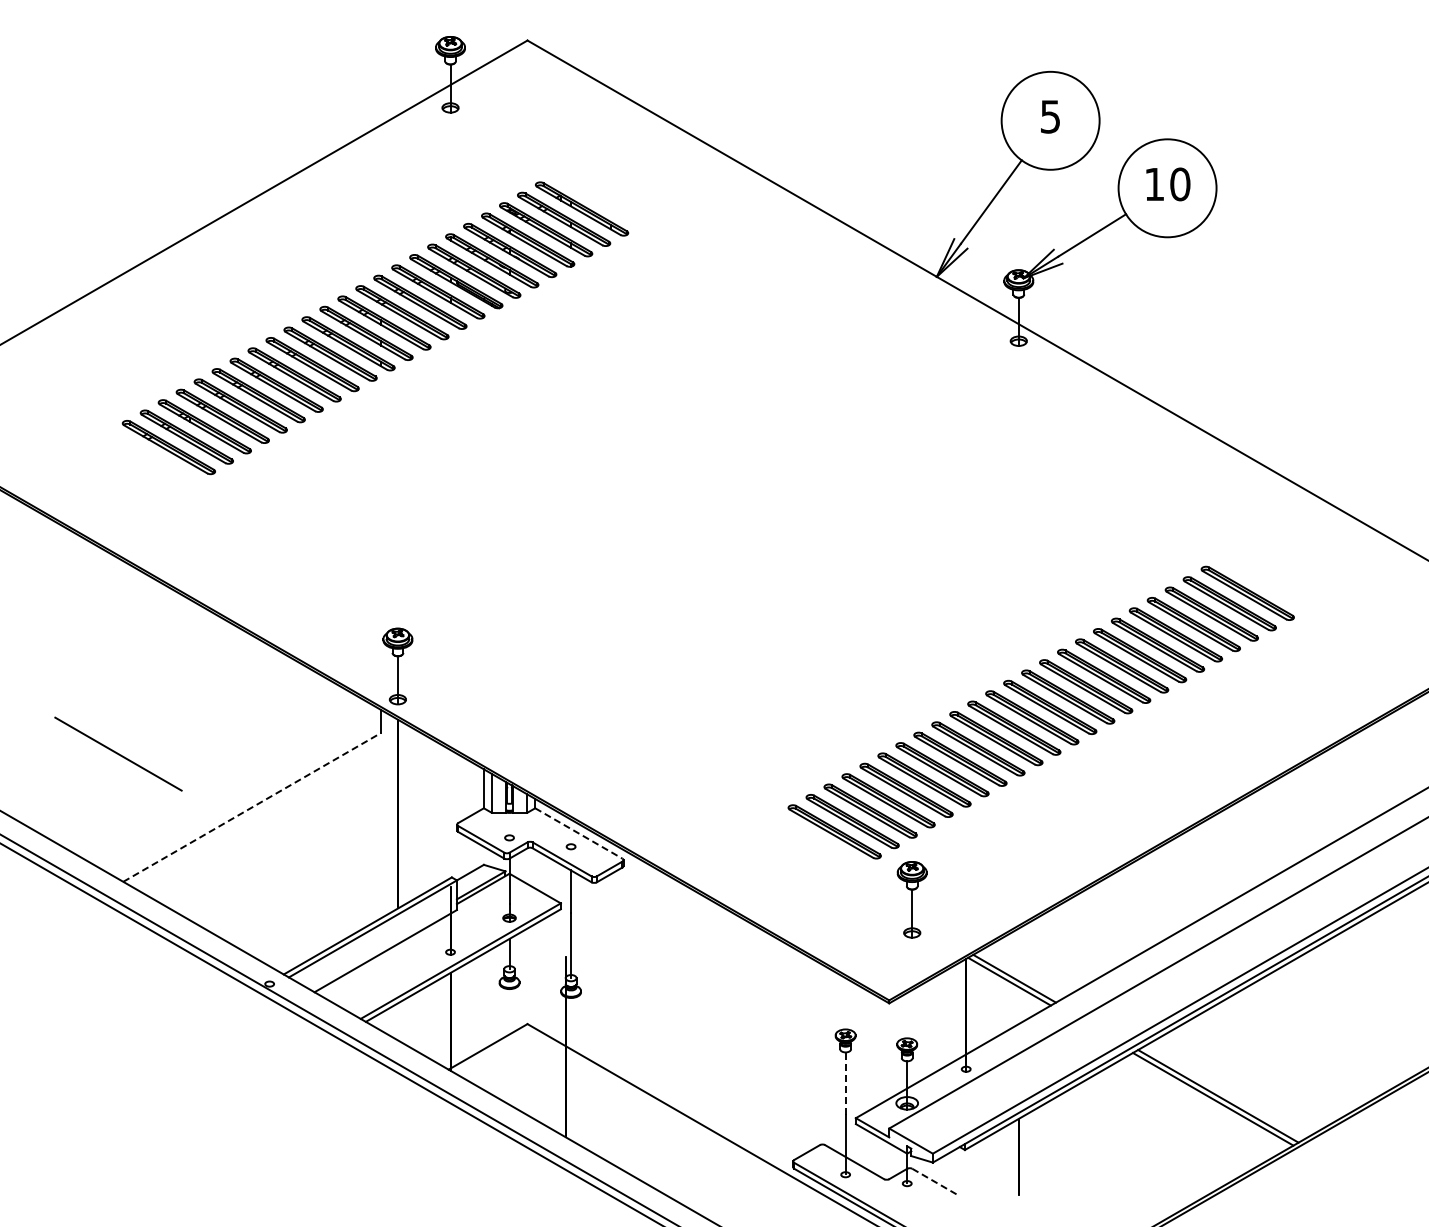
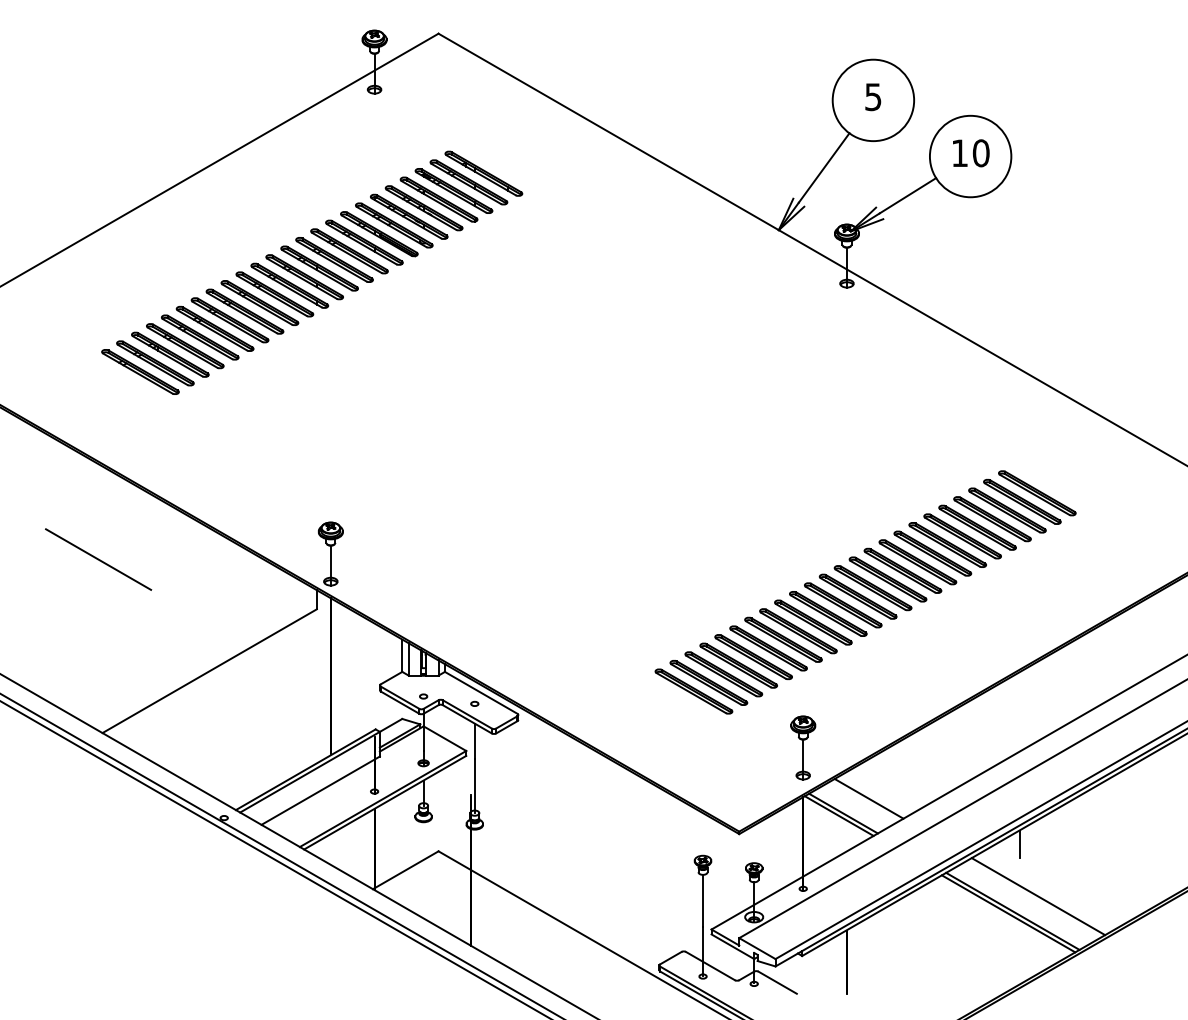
line: (118, 753) -> (98, 559), moved
line: (252, 807) -> (209, 671), dashed -> solid
line: (579, 833) -> (481, 692), dashed -> solid
part: (911, 899) -> (802, 747), moved
line: (1045, 960) -> (869, 798), added
line: (1226, 1015) -> (1019, 844), added
line: (1248, 1078) -> (1037, 896), added
line: (845, 1083) -> (702, 900), dashed -> solid
line: (935, 1182) -> (777, 983), dashed -> solid

